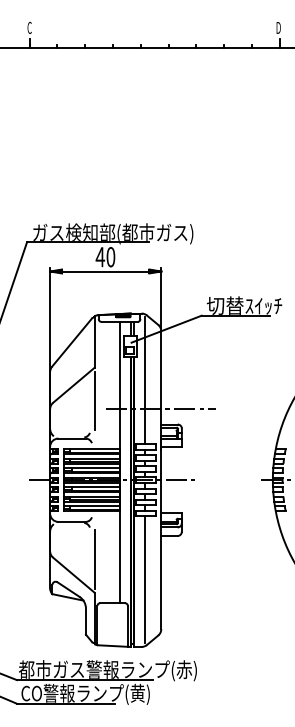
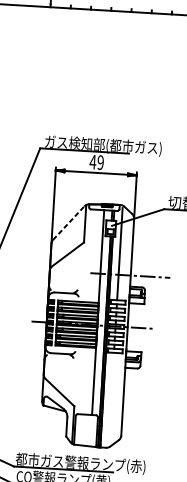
text: (110, 257) -> (100, 162), 40 -> 49
line: (72, 342) -> (69, 223), solid -> dashed
line: (94, 400) -> (82, 266), removed
line: (94, 559) -> (75, 382), removed
line: (144, 579) -> (111, 398), removed

